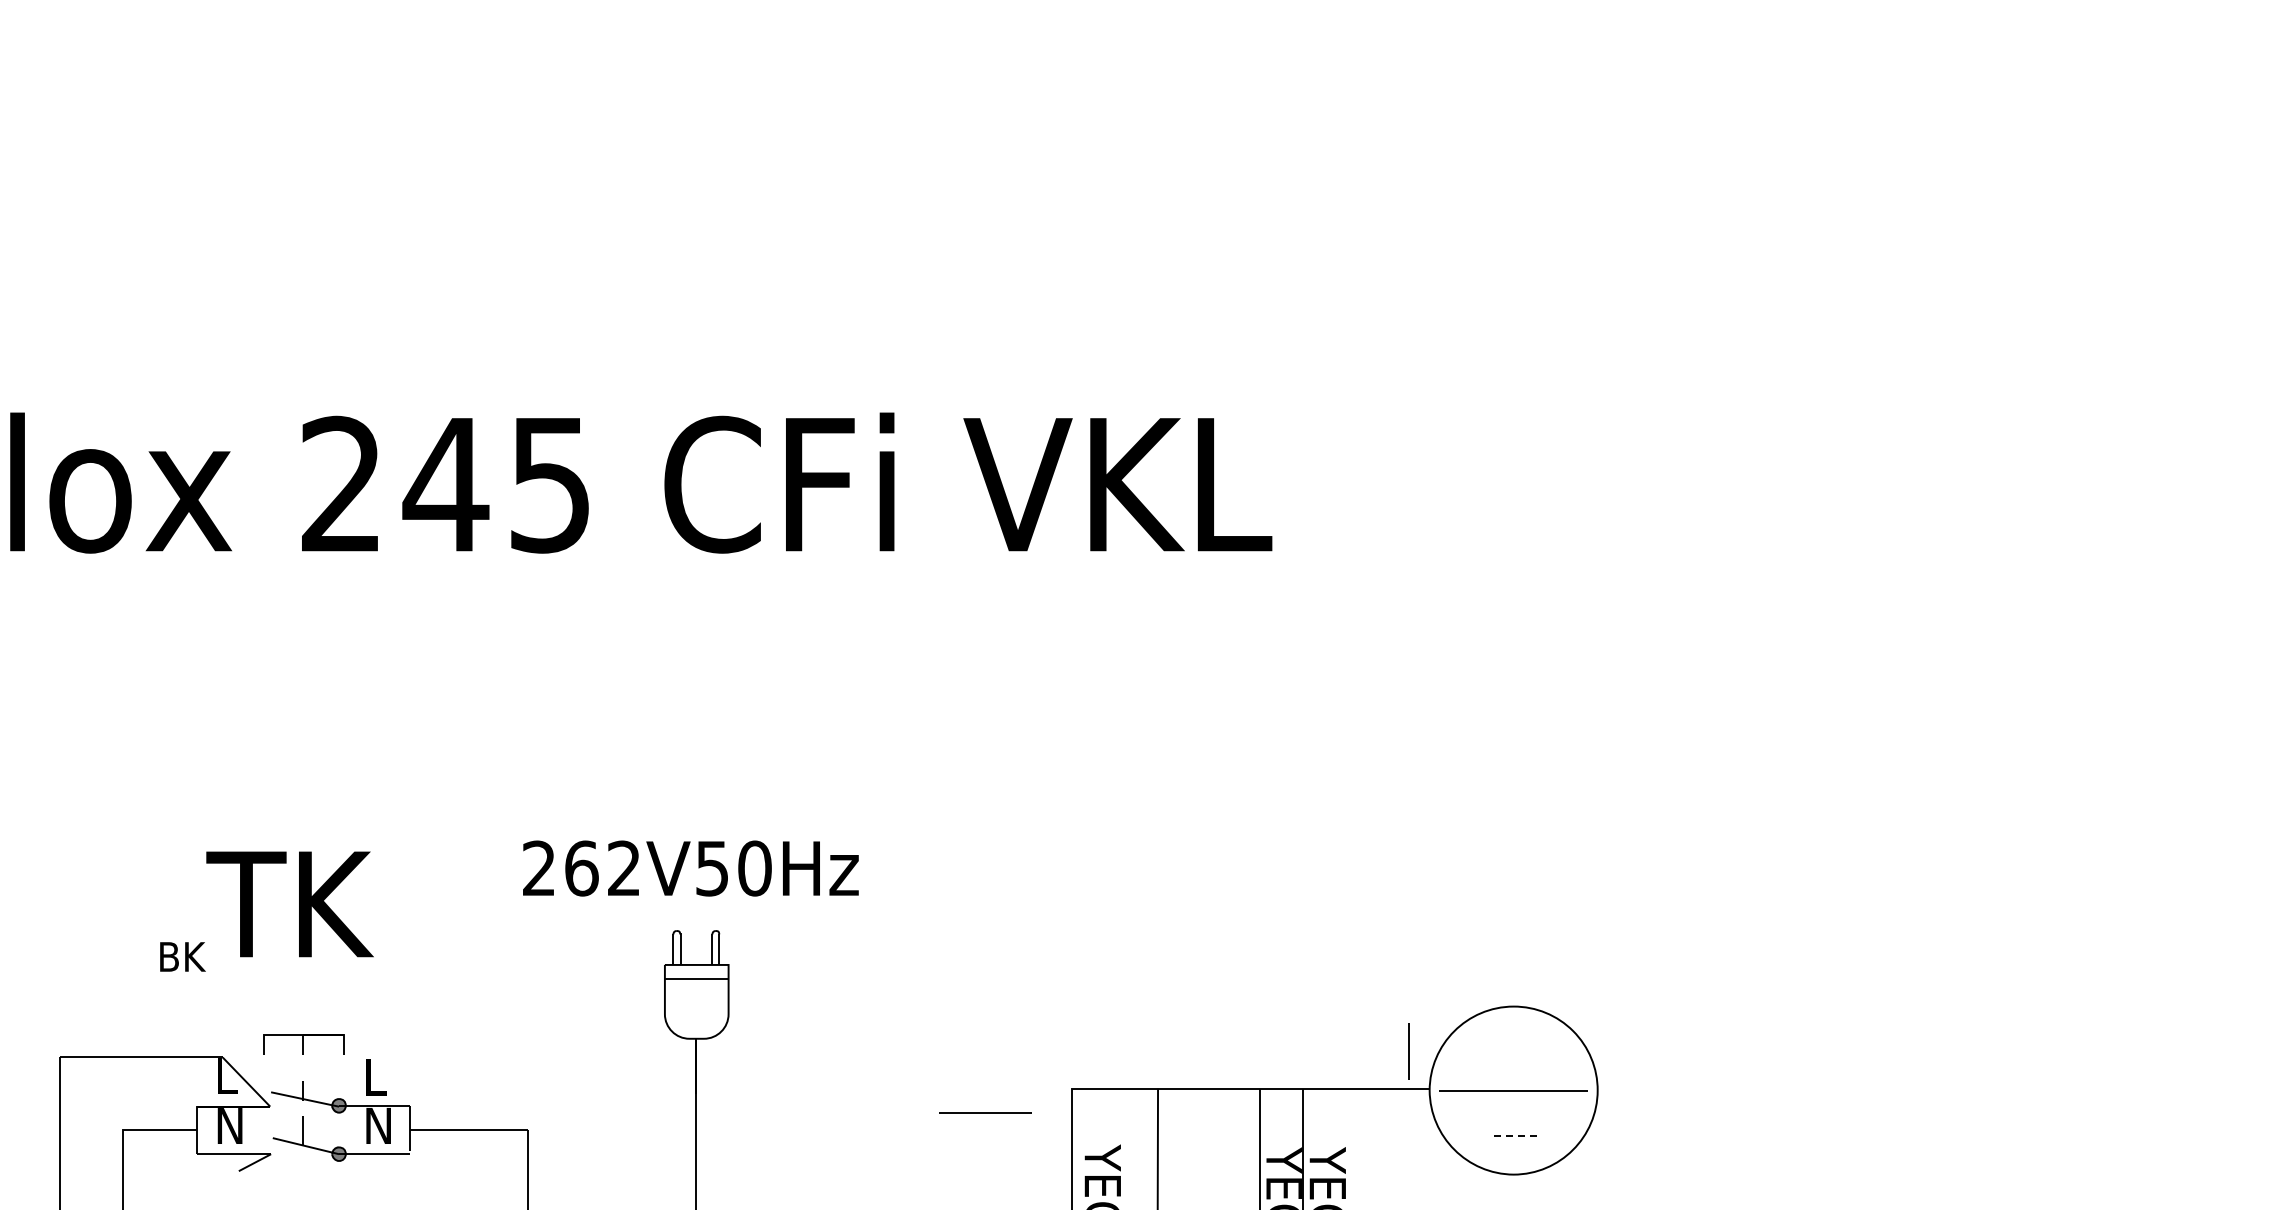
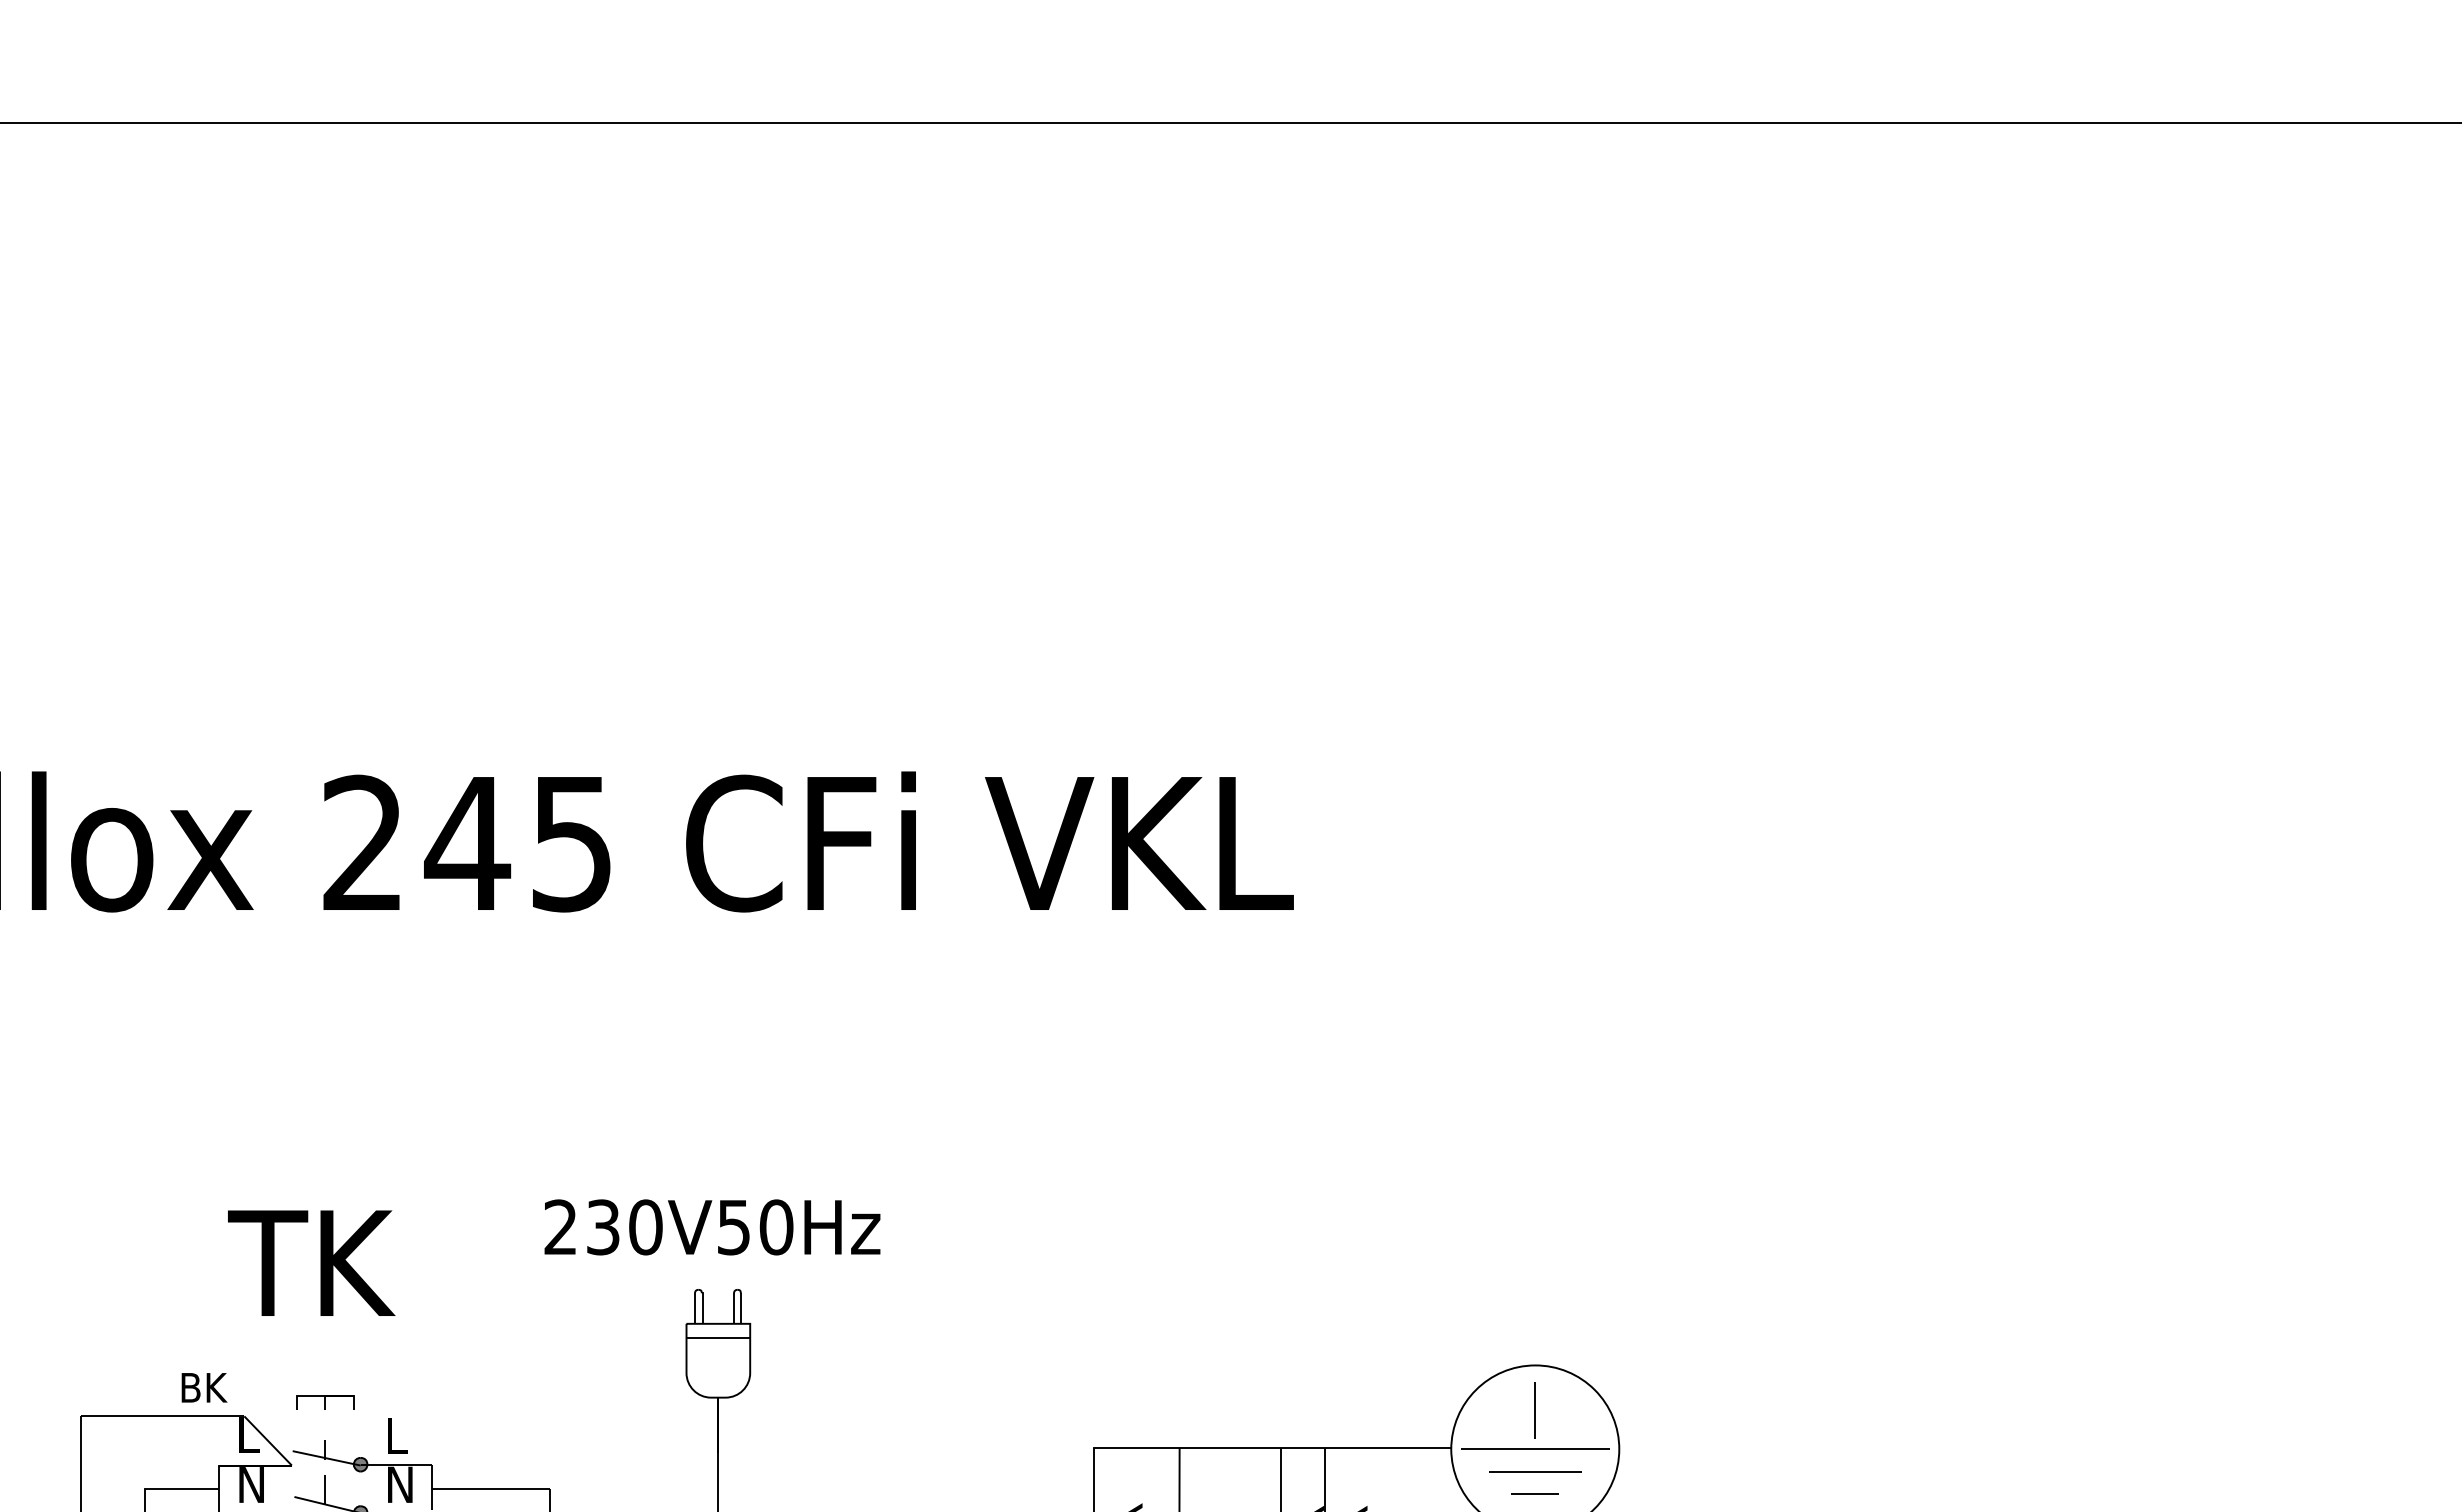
text: (602, 868) -> (624, 1227), 262V50Hz -> 230V50Hz
text: (182, 956) -> (204, 1387), moved
part: (303, 1043) -> (325, 1402), size x0.71
line: (1407, 1051) -> (1534, 1410), moved
line: (985, 1112) -> (1535, 1471), moved
line: (1513, 1135) -> (1535, 1494), dashed -> solid

